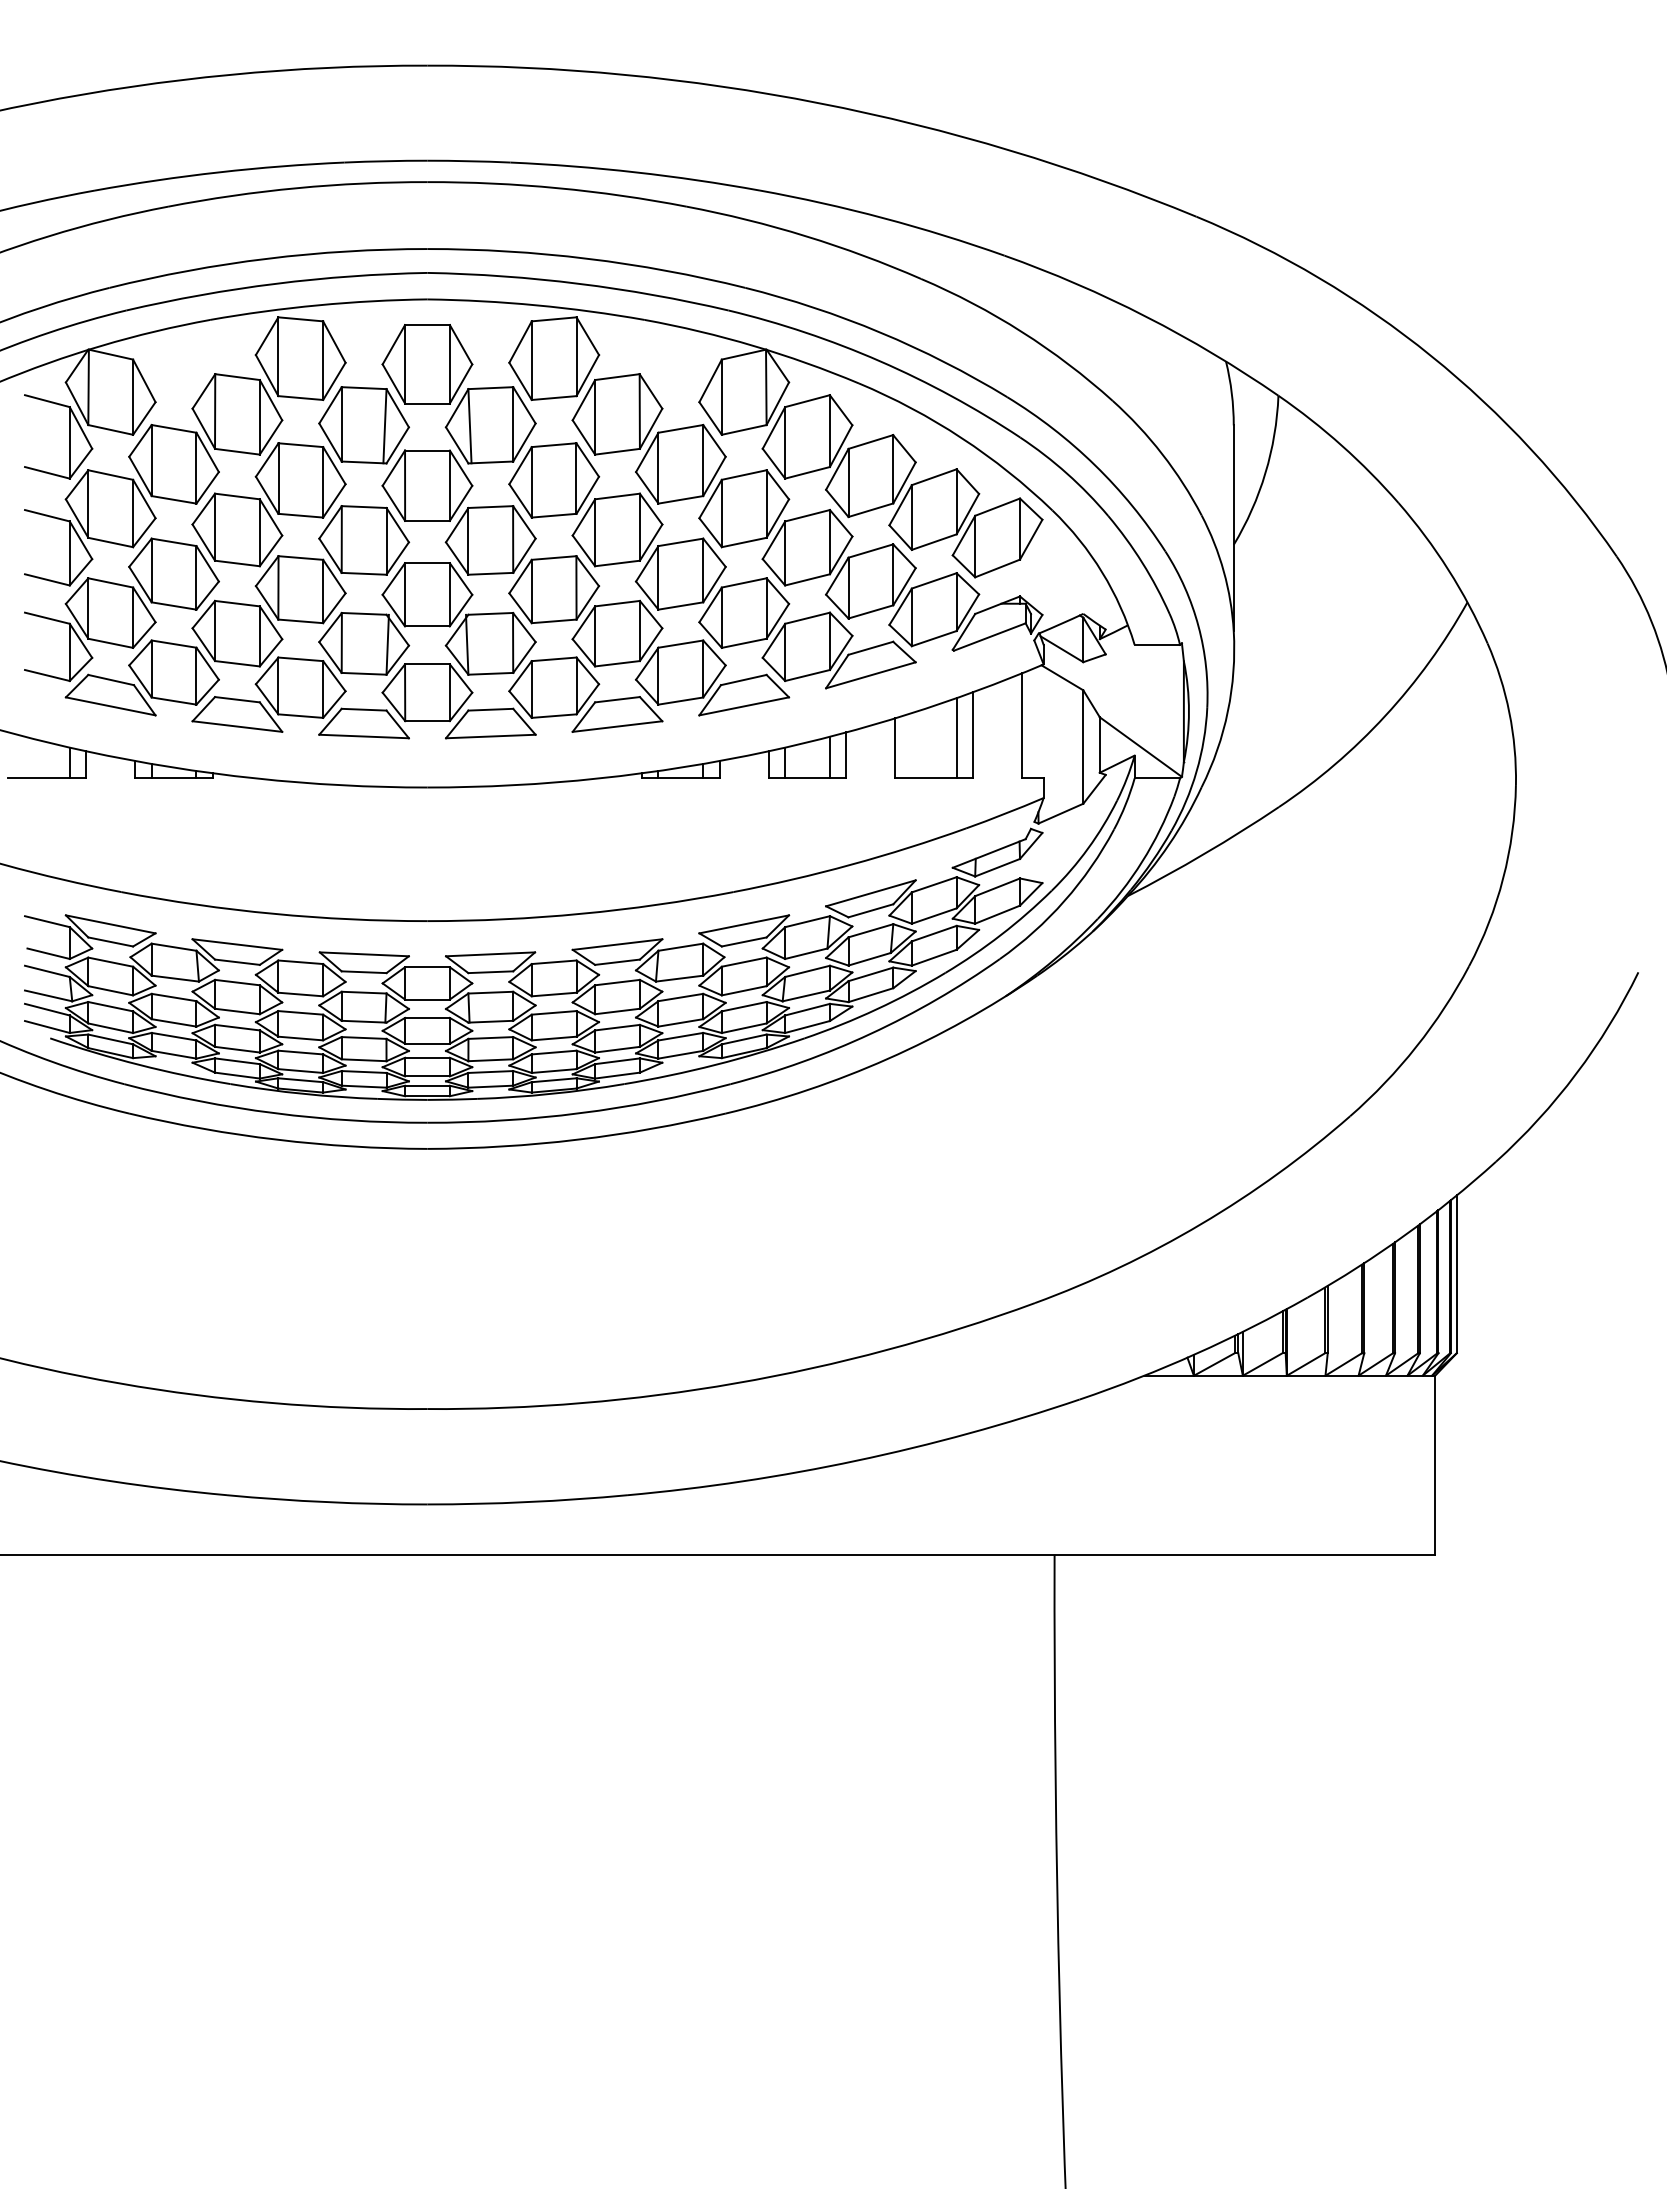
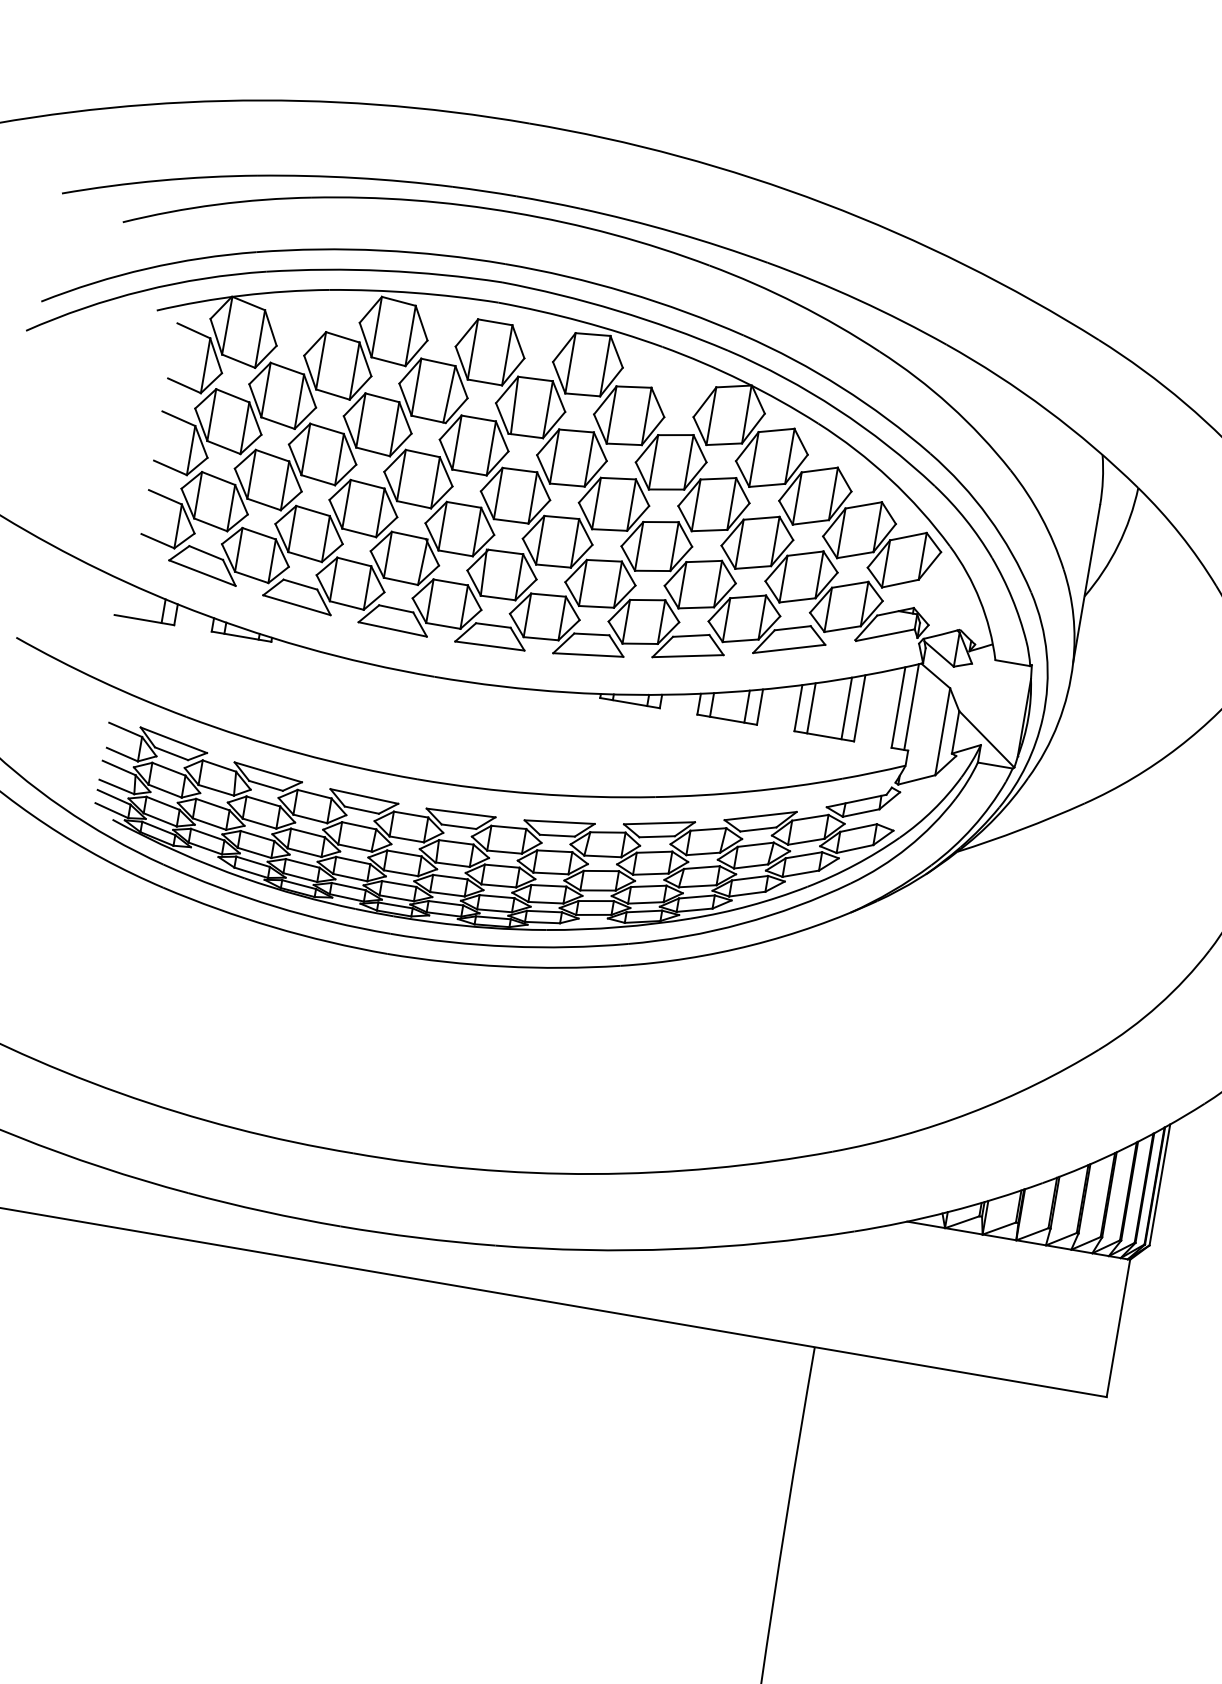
line: (1038, 722) -> (911, 707), added
line: (911, 745) -> (811, 708), added

